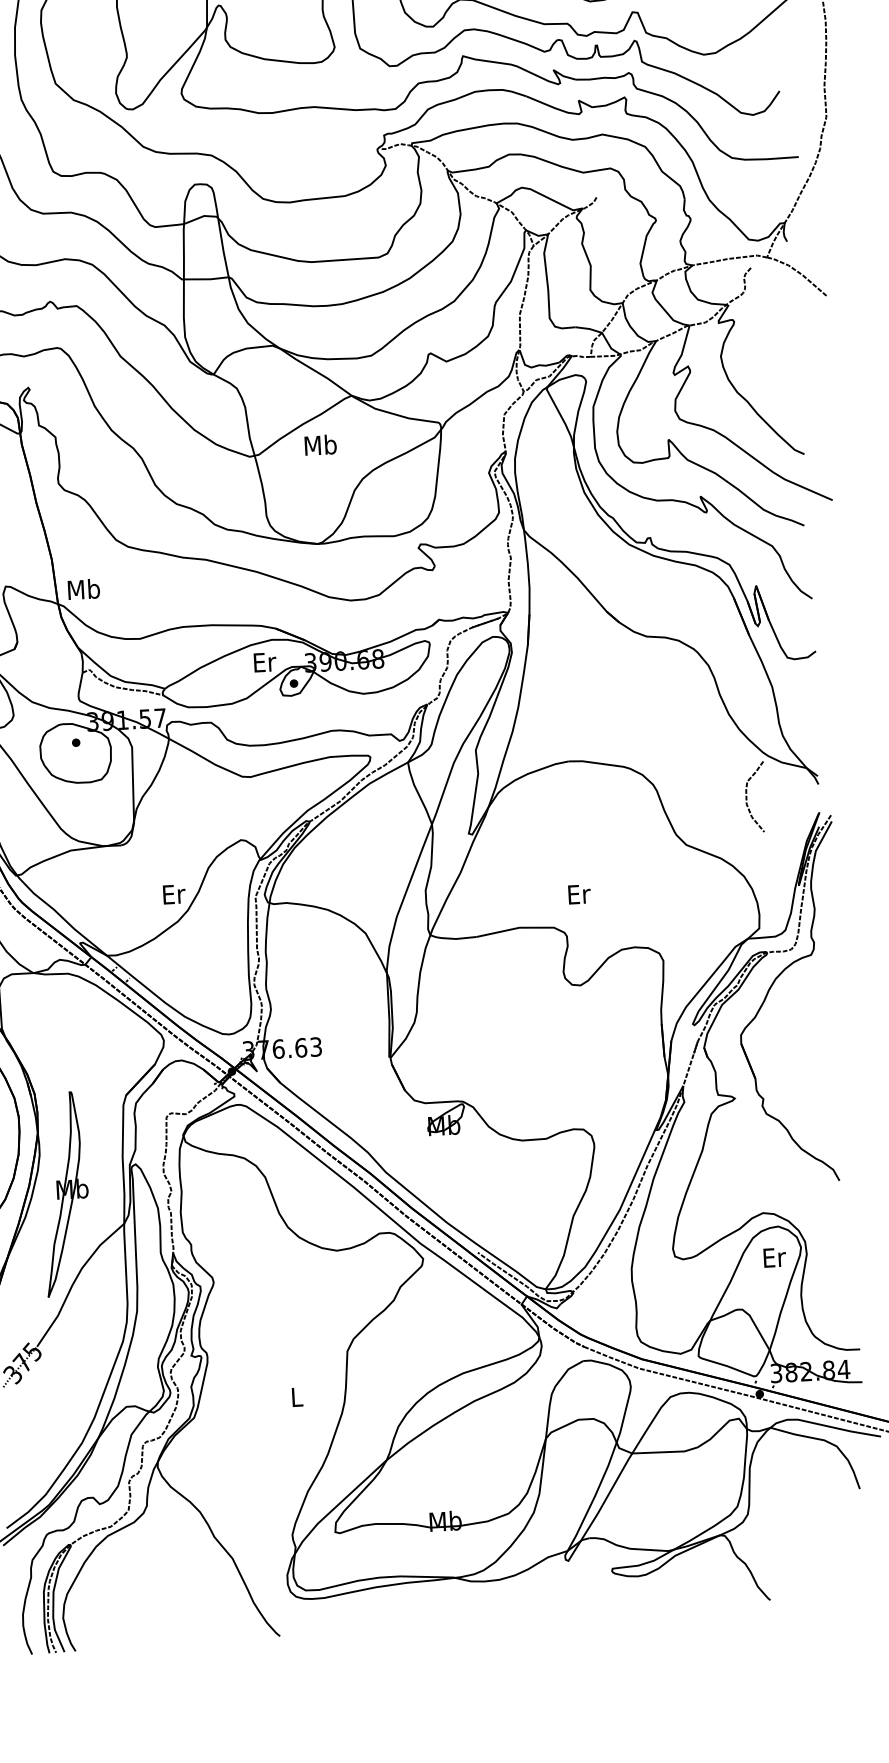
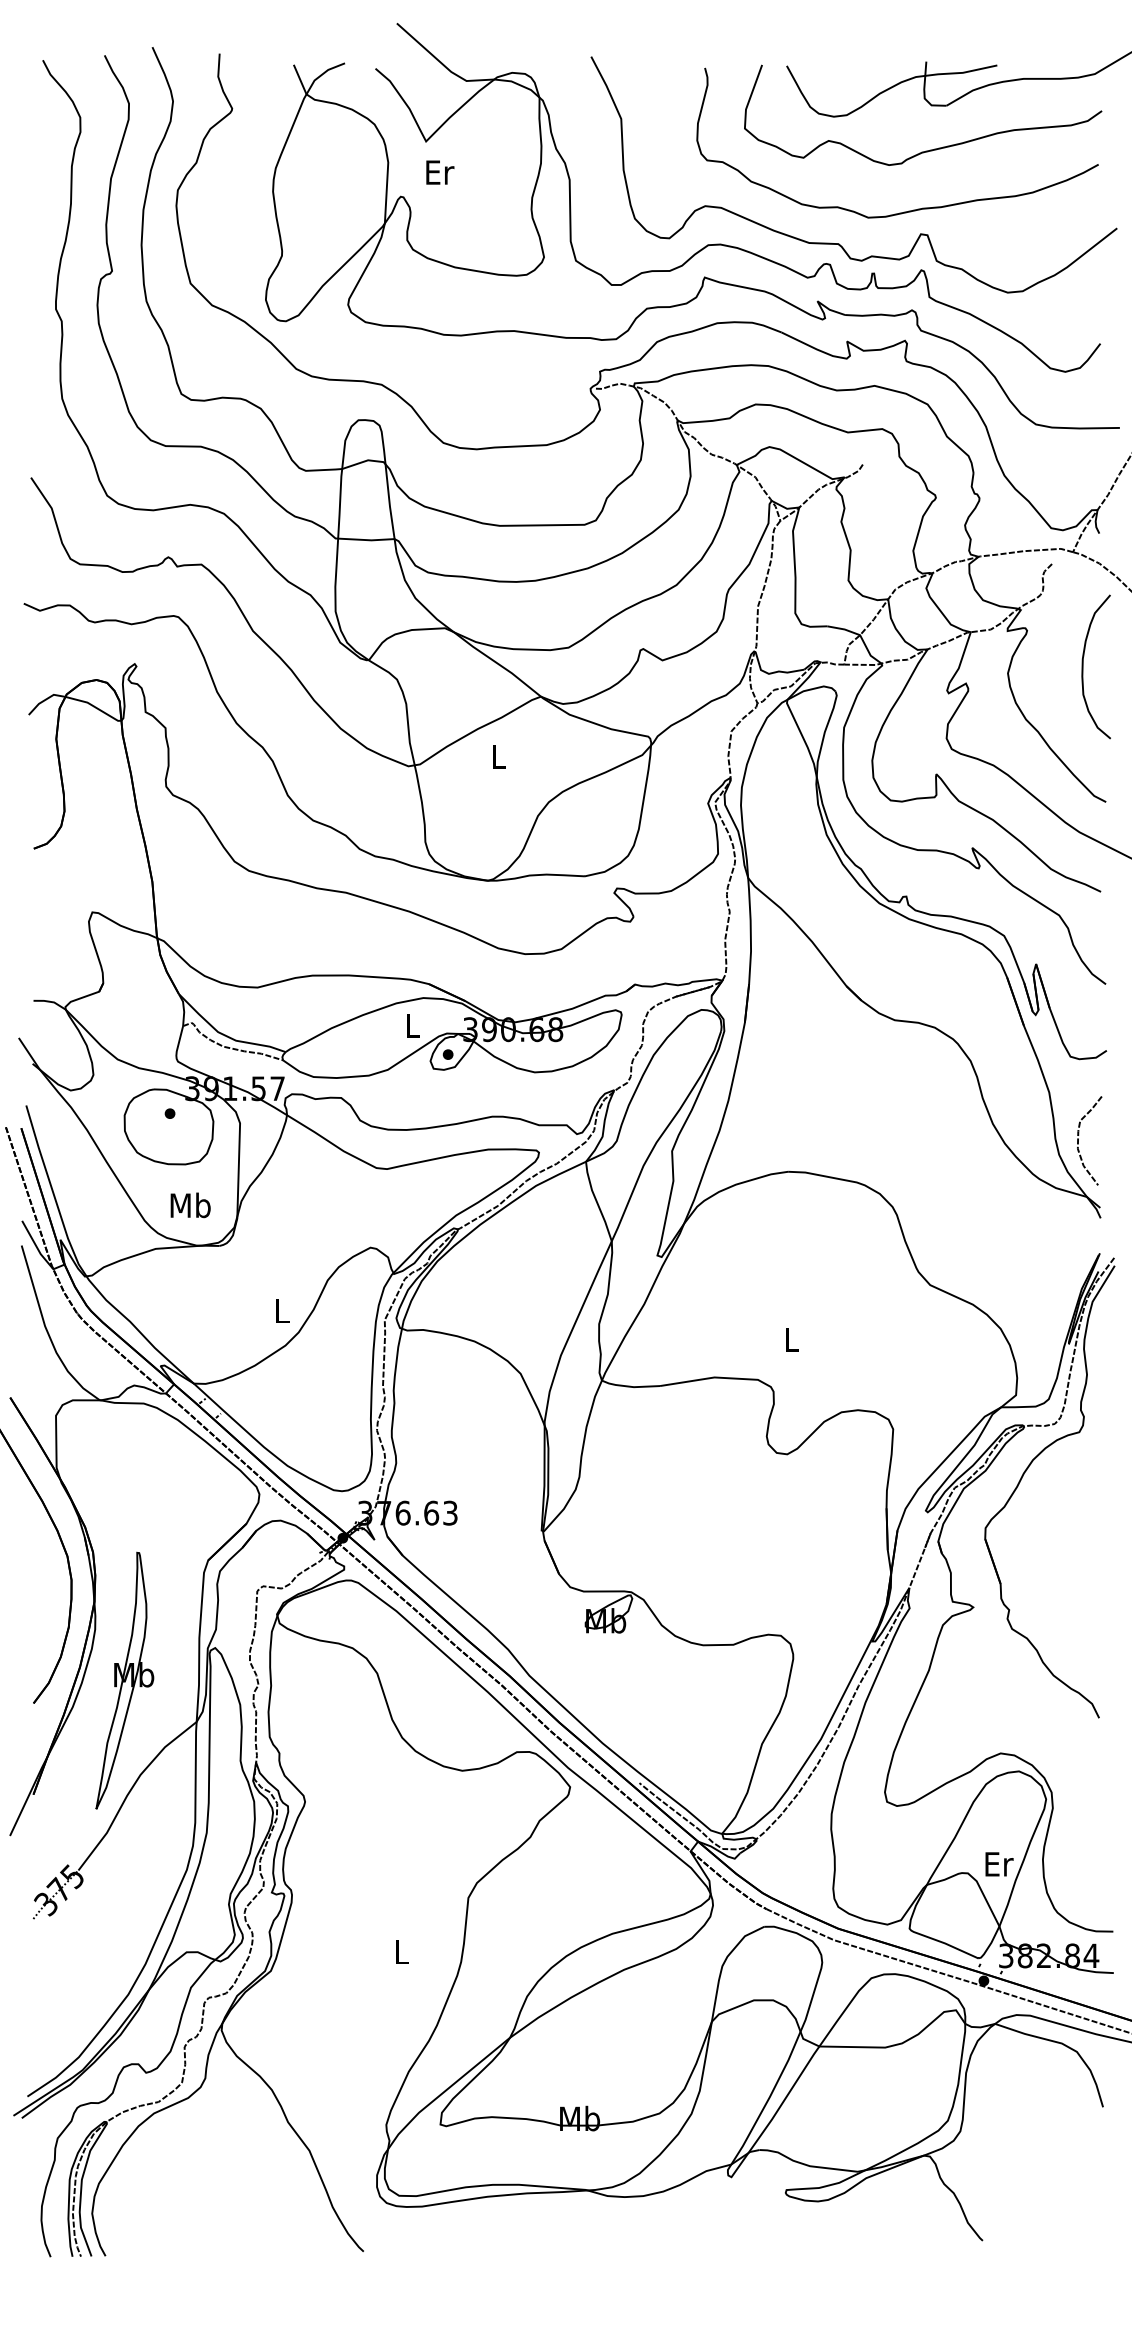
curve: (780, 347) -> (1083, 666), added
text: (320, 445) -> (498, 756), Mb -> L
text: (83, 589) -> (190, 1205), moved
text: (265, 662) -> (413, 1025), Er -> L
curve: (746, 797) -> (1078, 1140), moved
text: (174, 894) -> (283, 1311), Er -> L
text: (579, 894) -> (792, 1339), Er -> L
text: (774, 1257) -> (999, 1864), moved

